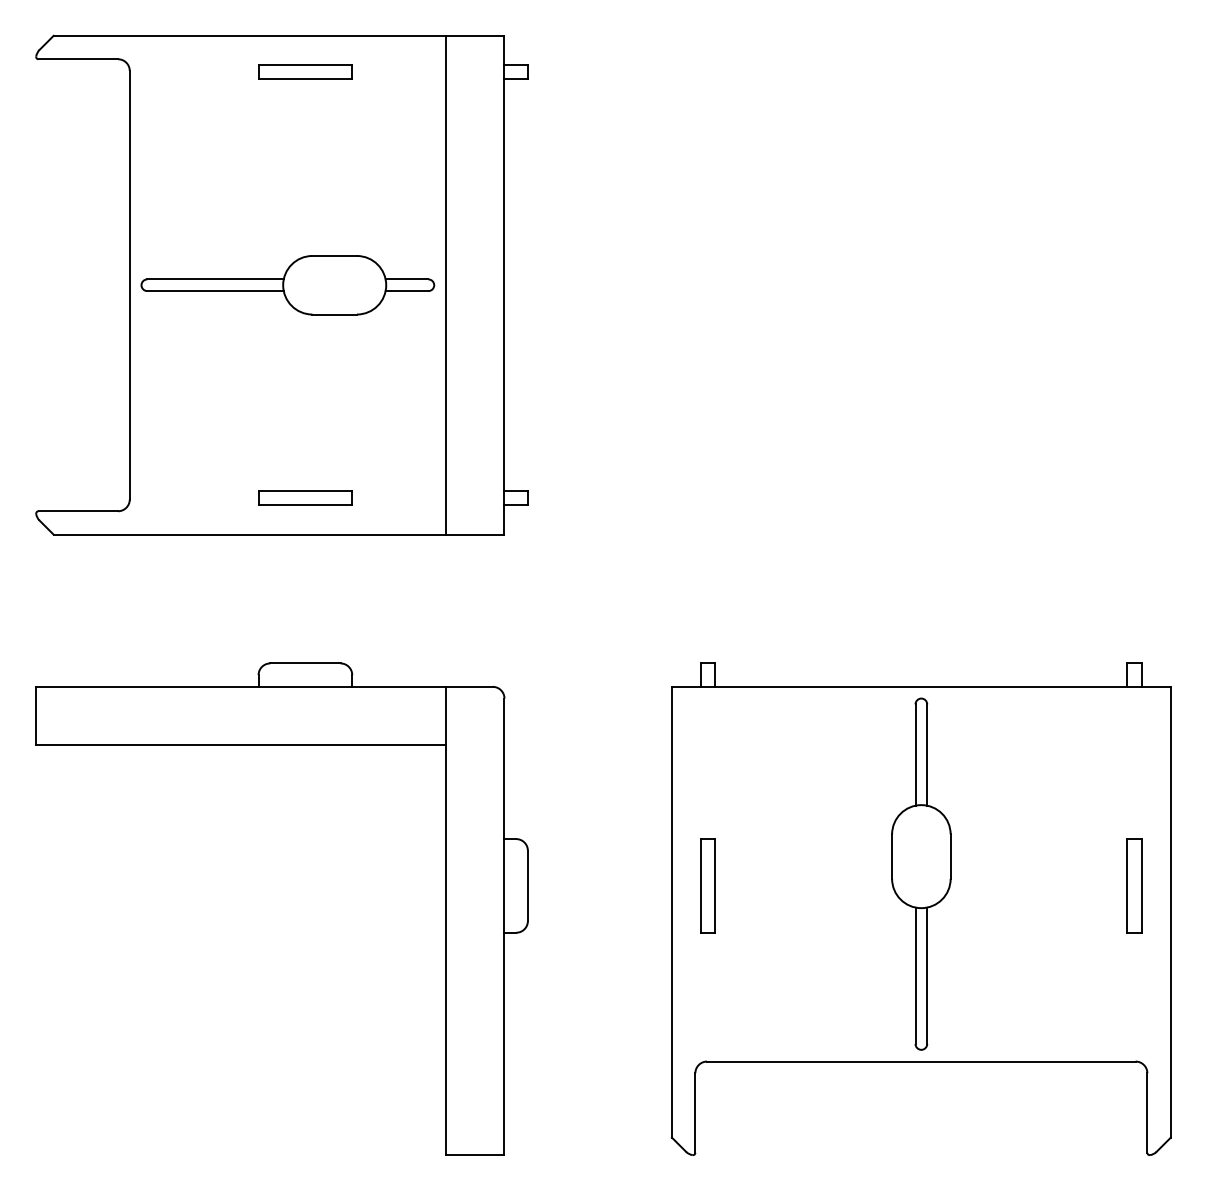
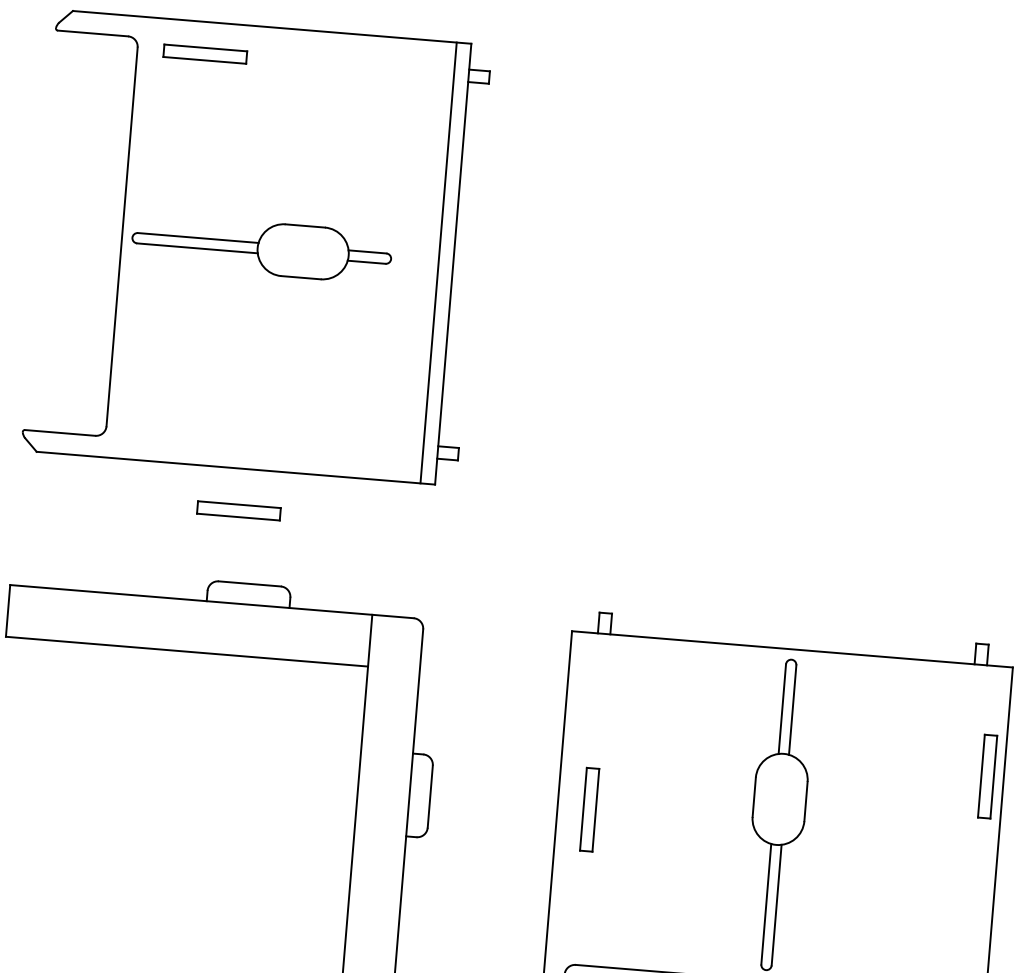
part: (305, 71) -> (205, 53), moved
line: (445, 284) -> (438, 262), moved
part: (305, 497) -> (239, 510), moved
part: (1134, 885) -> (987, 776), moved

